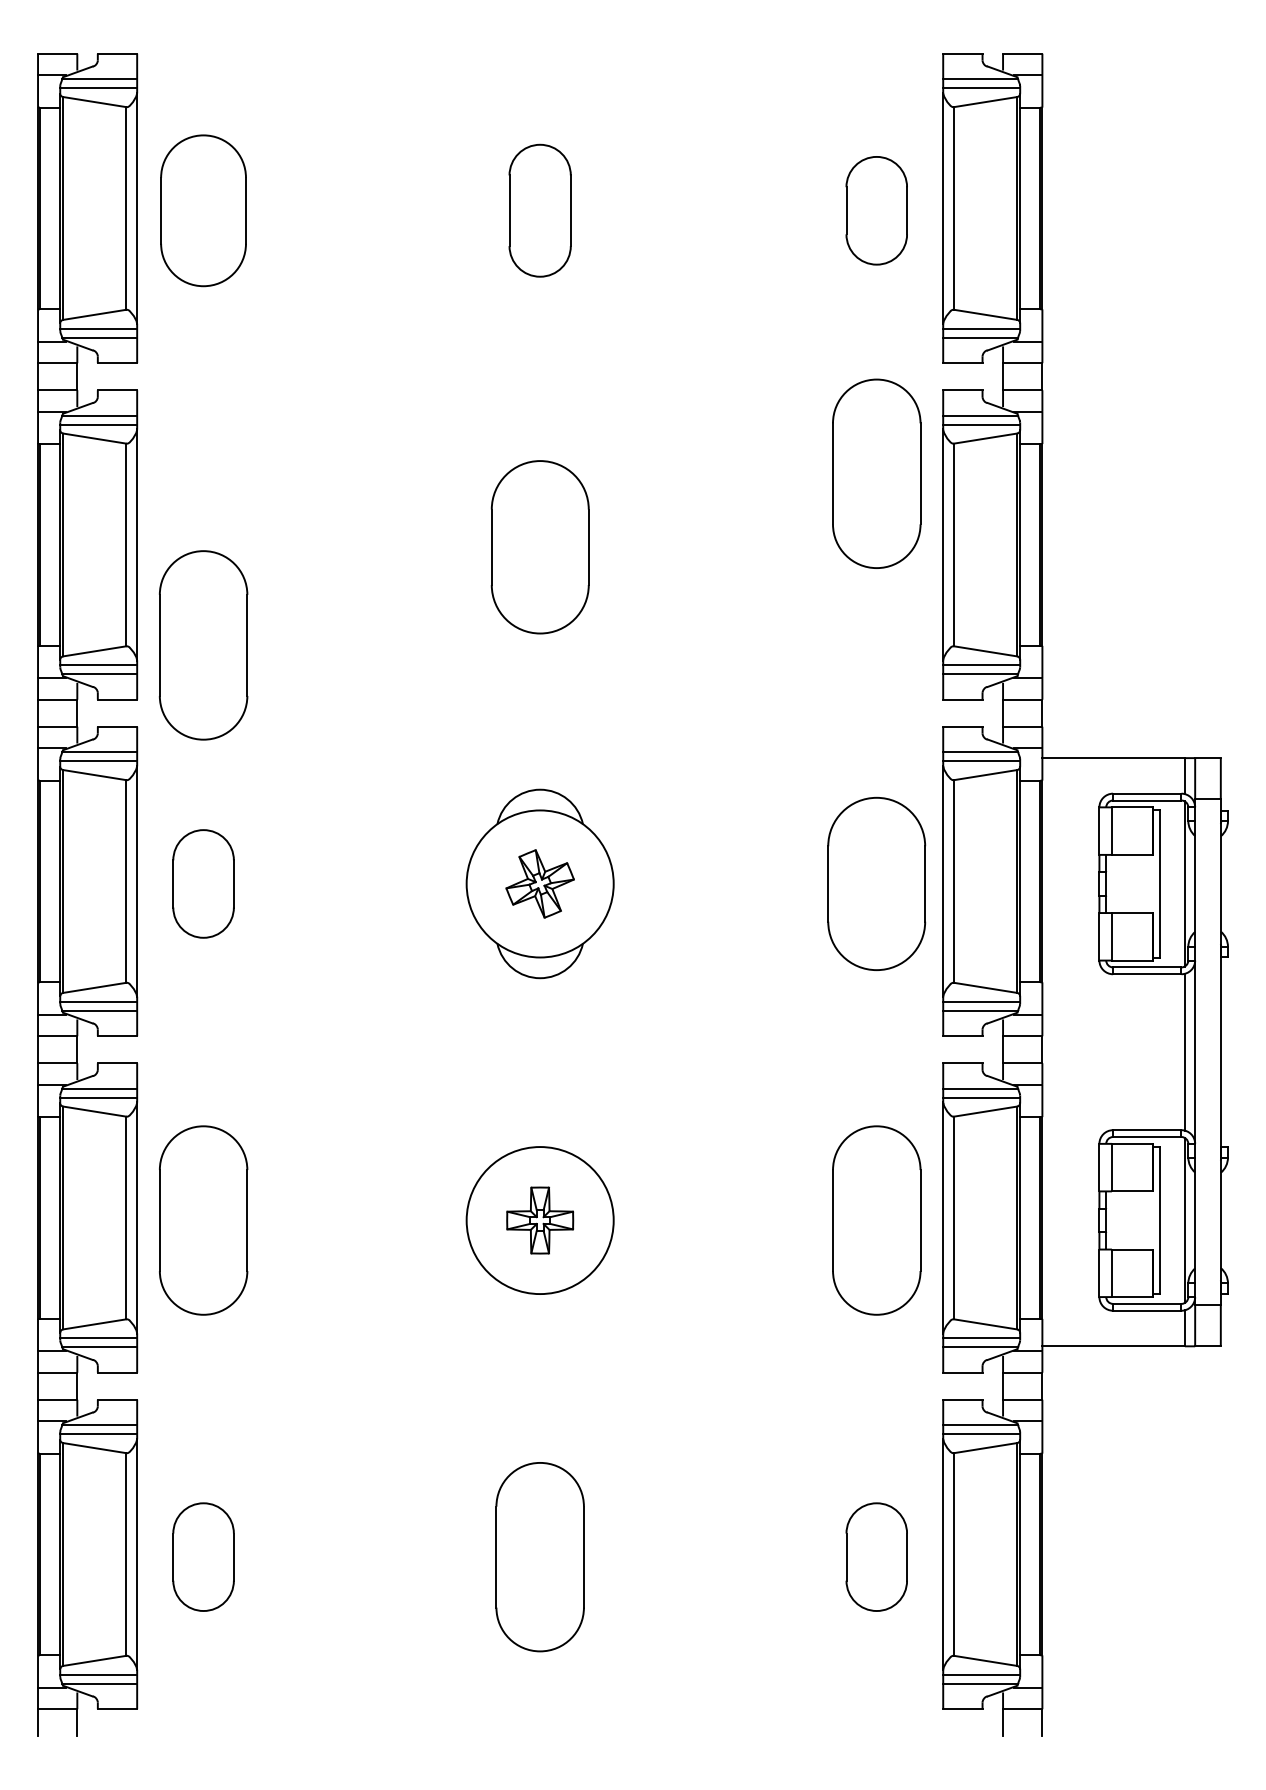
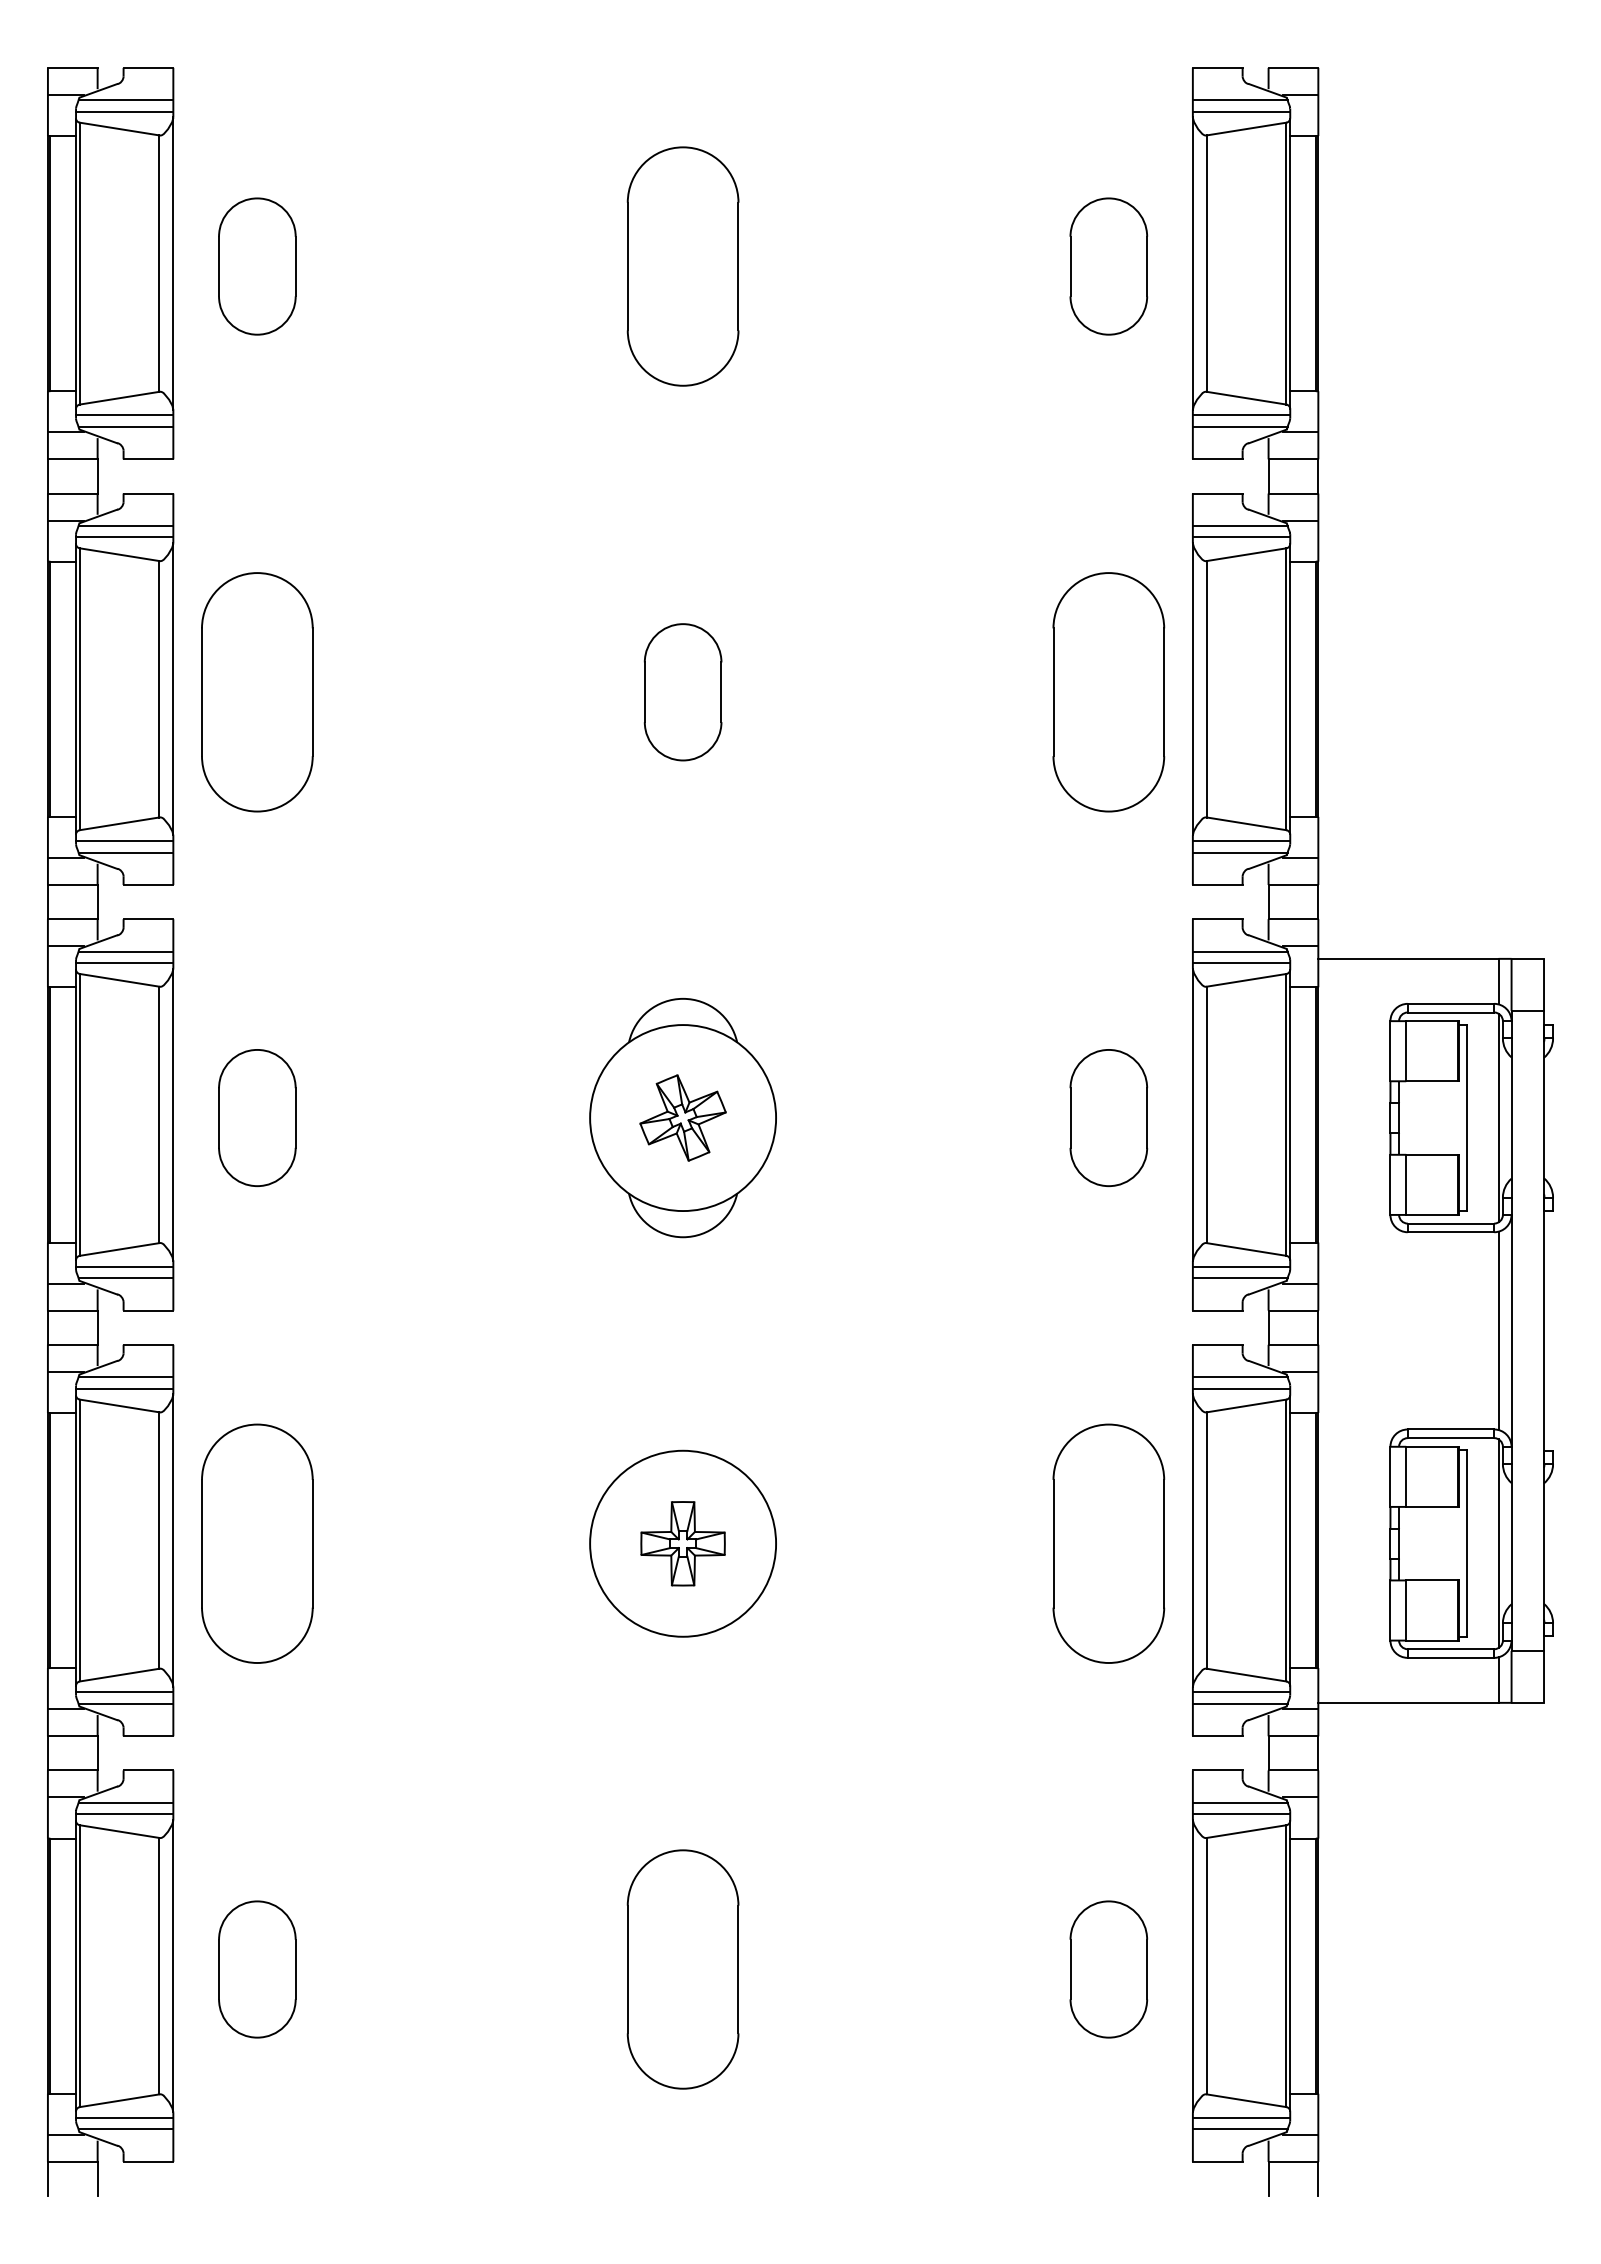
part: (203, 210) -> (257, 266), size x0.71
part: (539, 210) -> (682, 266), size x1.43
part: (876, 474) -> (1108, 692), moved
part: (539, 547) -> (682, 692), size x0.62
part: (203, 645) -> (257, 692), moved
part: (876, 883) -> (1108, 1117), size x0.62

